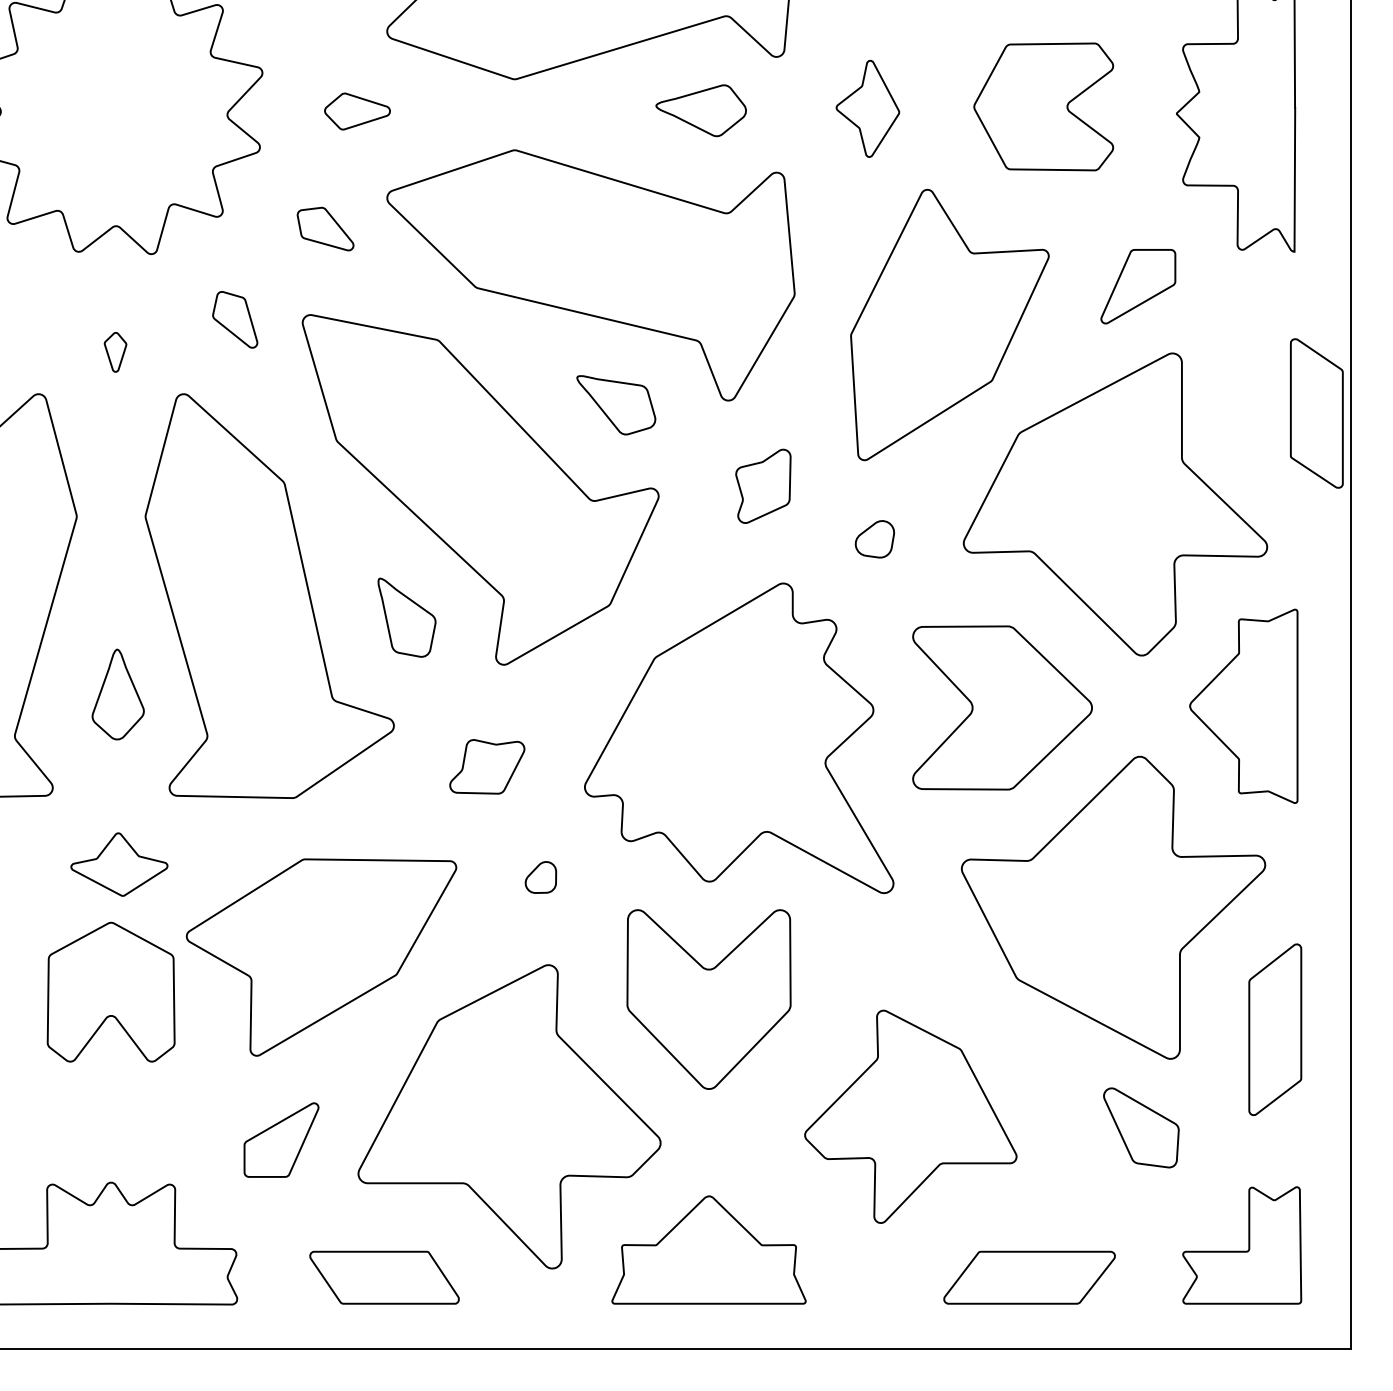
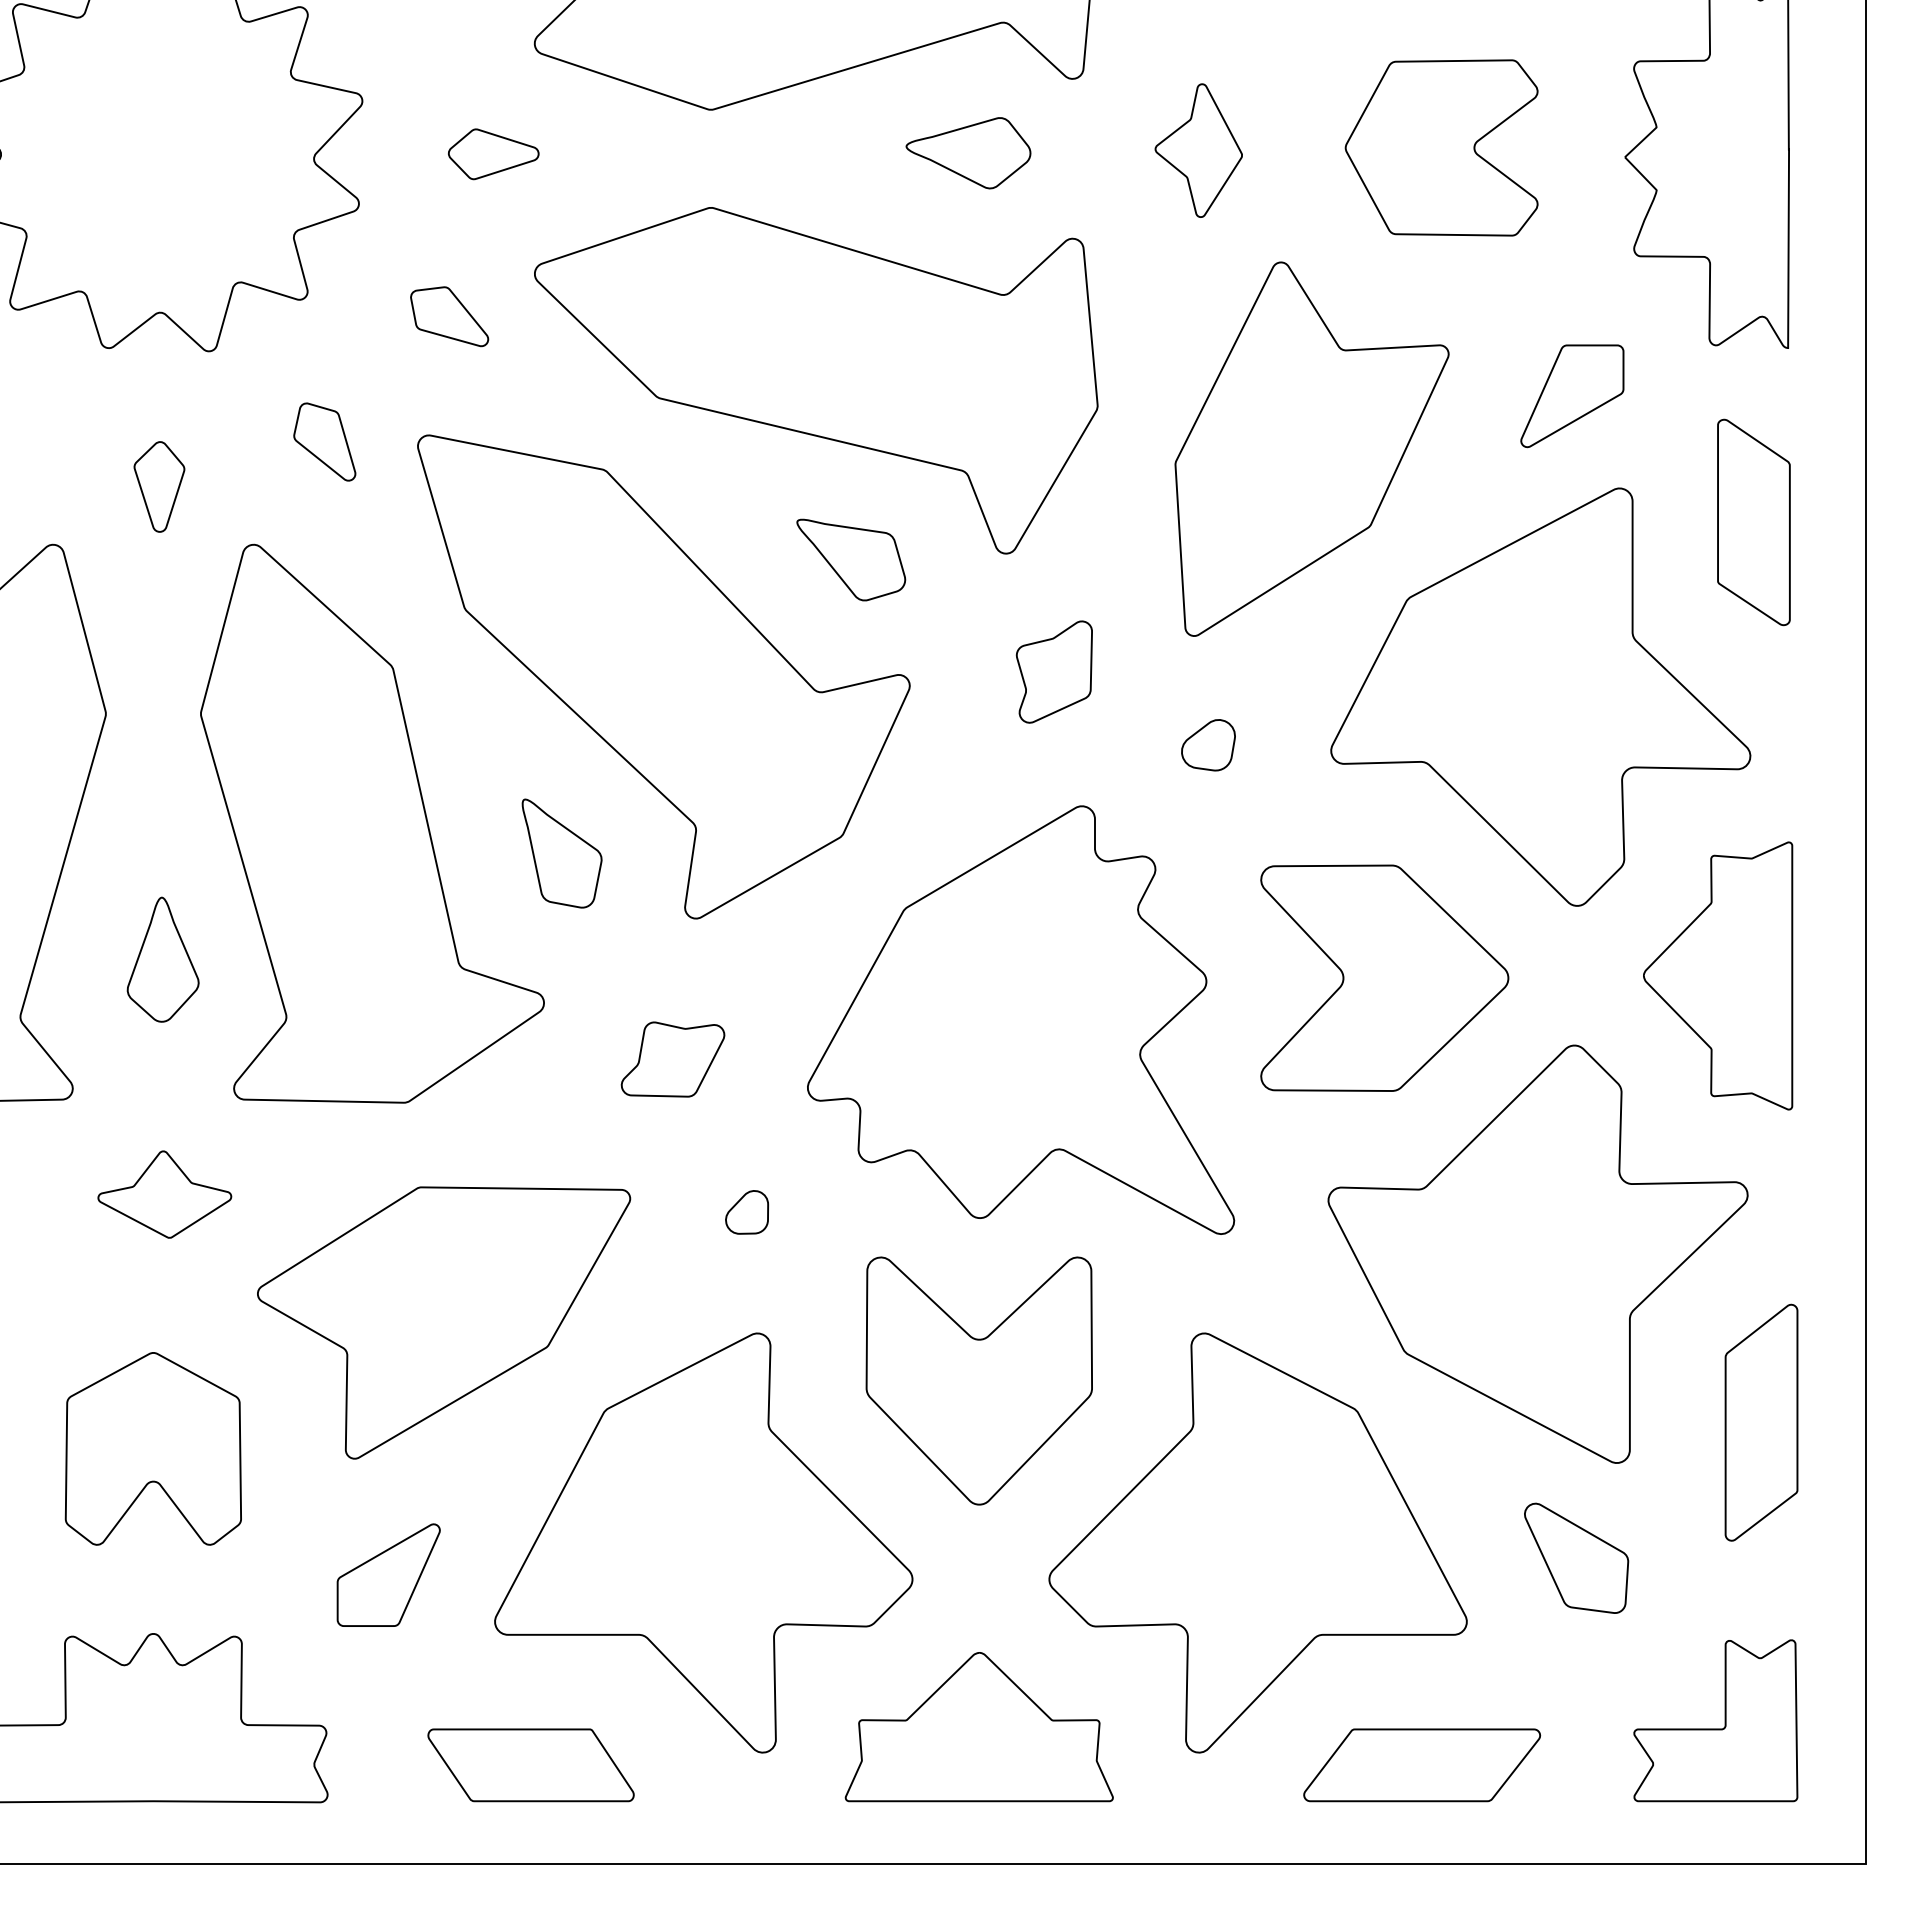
part: (115, 352) -> (159, 486), size x1.67
part: (1316, 413) -> (1753, 522), moved
part: (110, 991) -> (152, 1448), moved
part: (910, 1116) -> (1257, 1542), size x1.43

